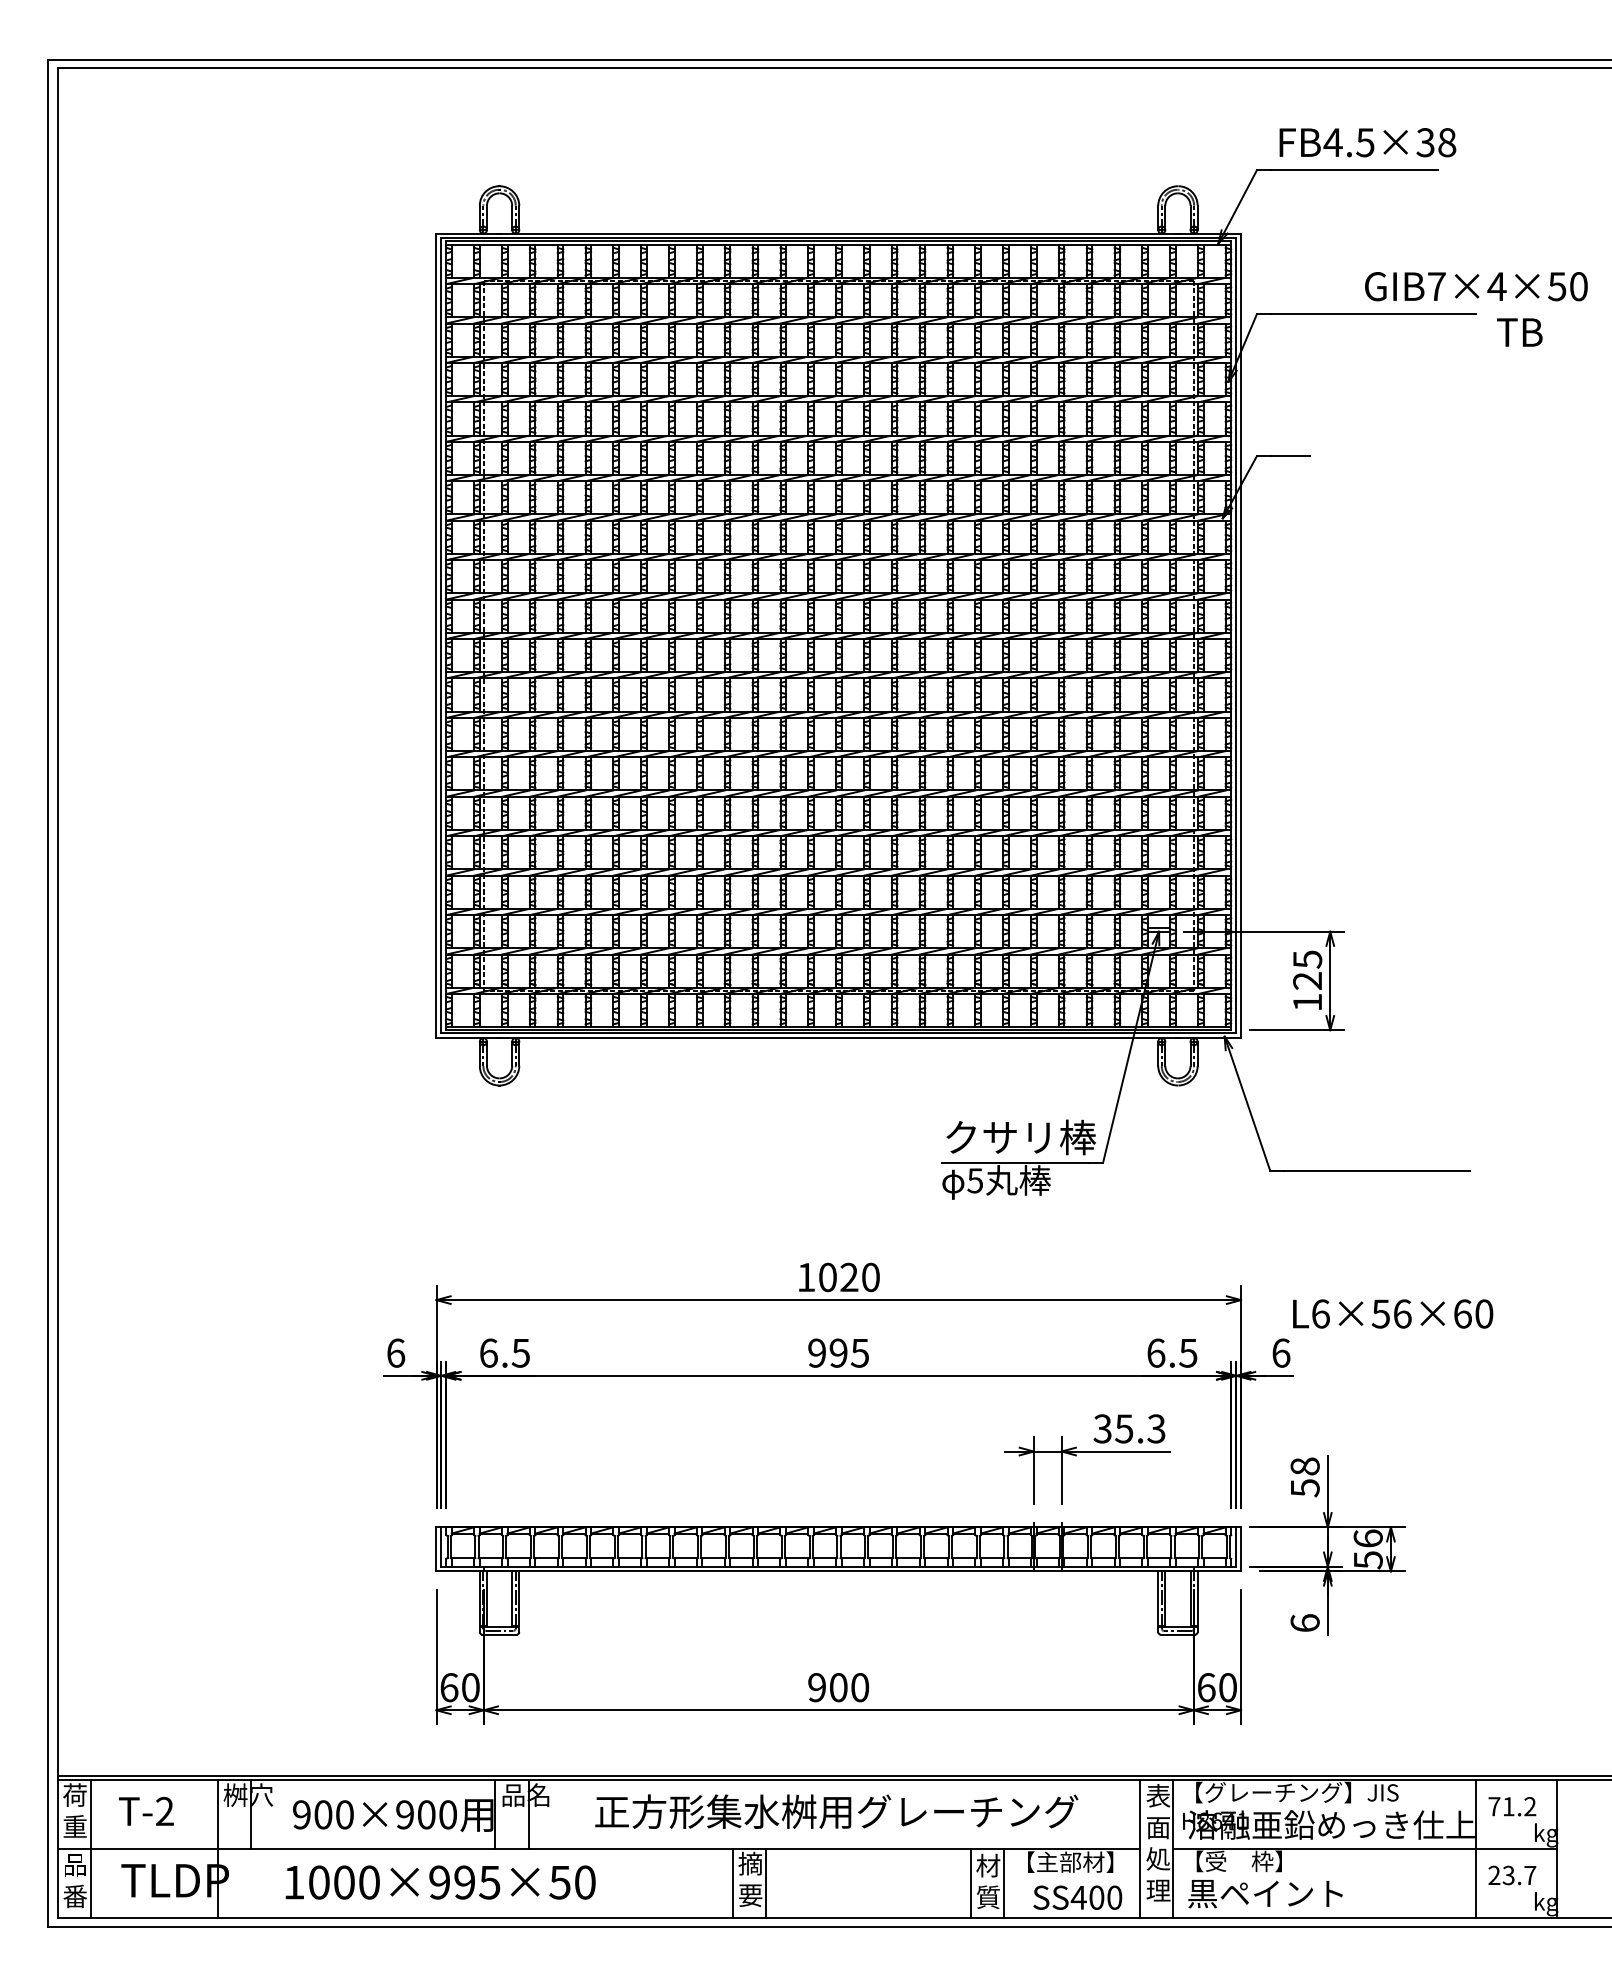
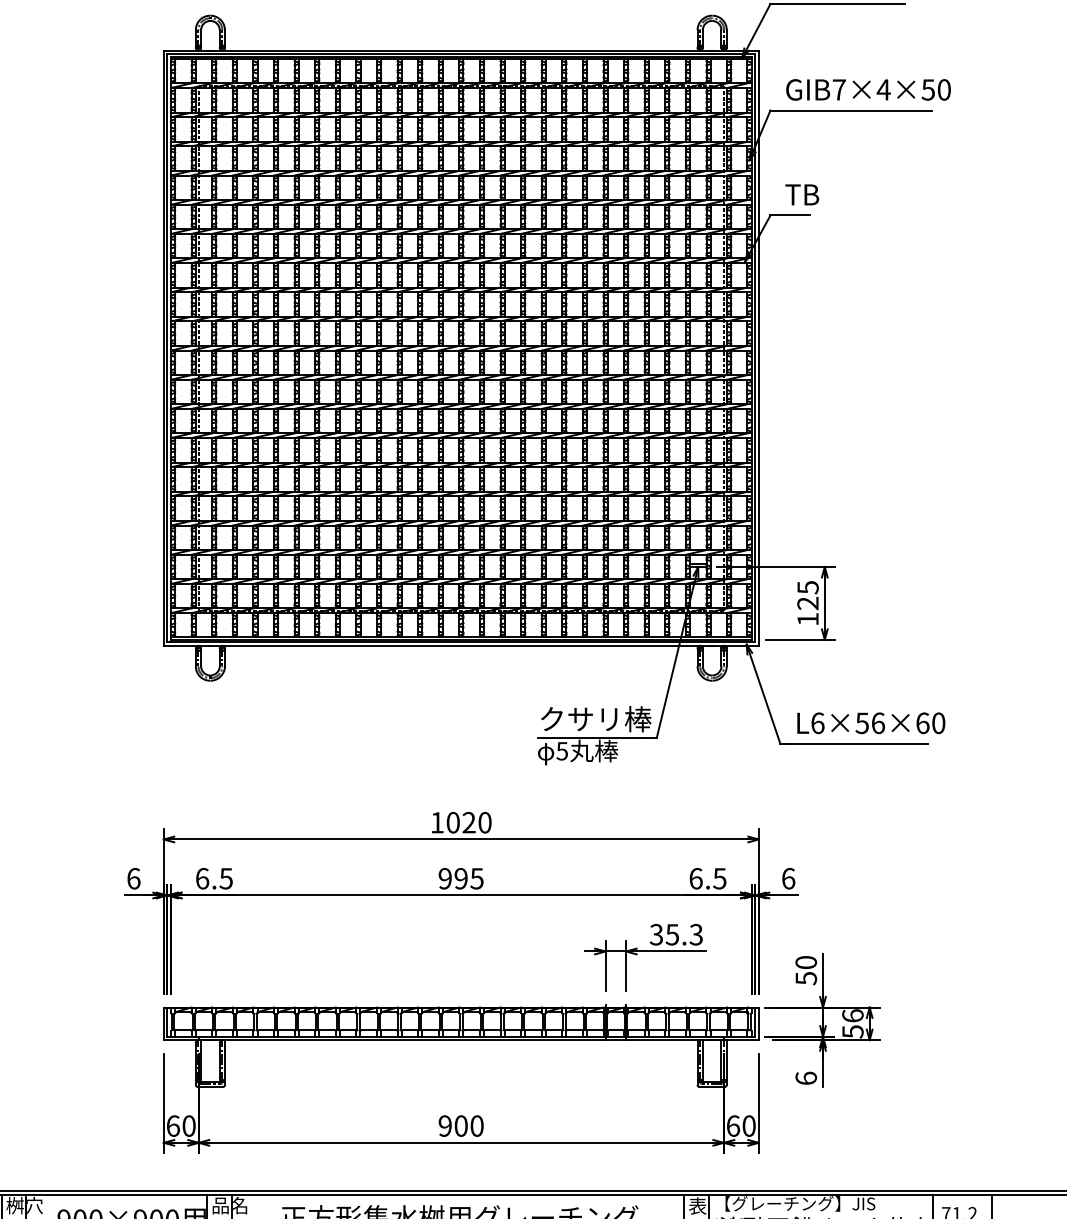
text: (1476, 286) -> (868, 89), moved
text: (1519, 332) -> (802, 194), moved
text: (1393, 1313) -> (871, 722), moved
text: (1305, 1466) -> (806, 962), 58 -> 50

